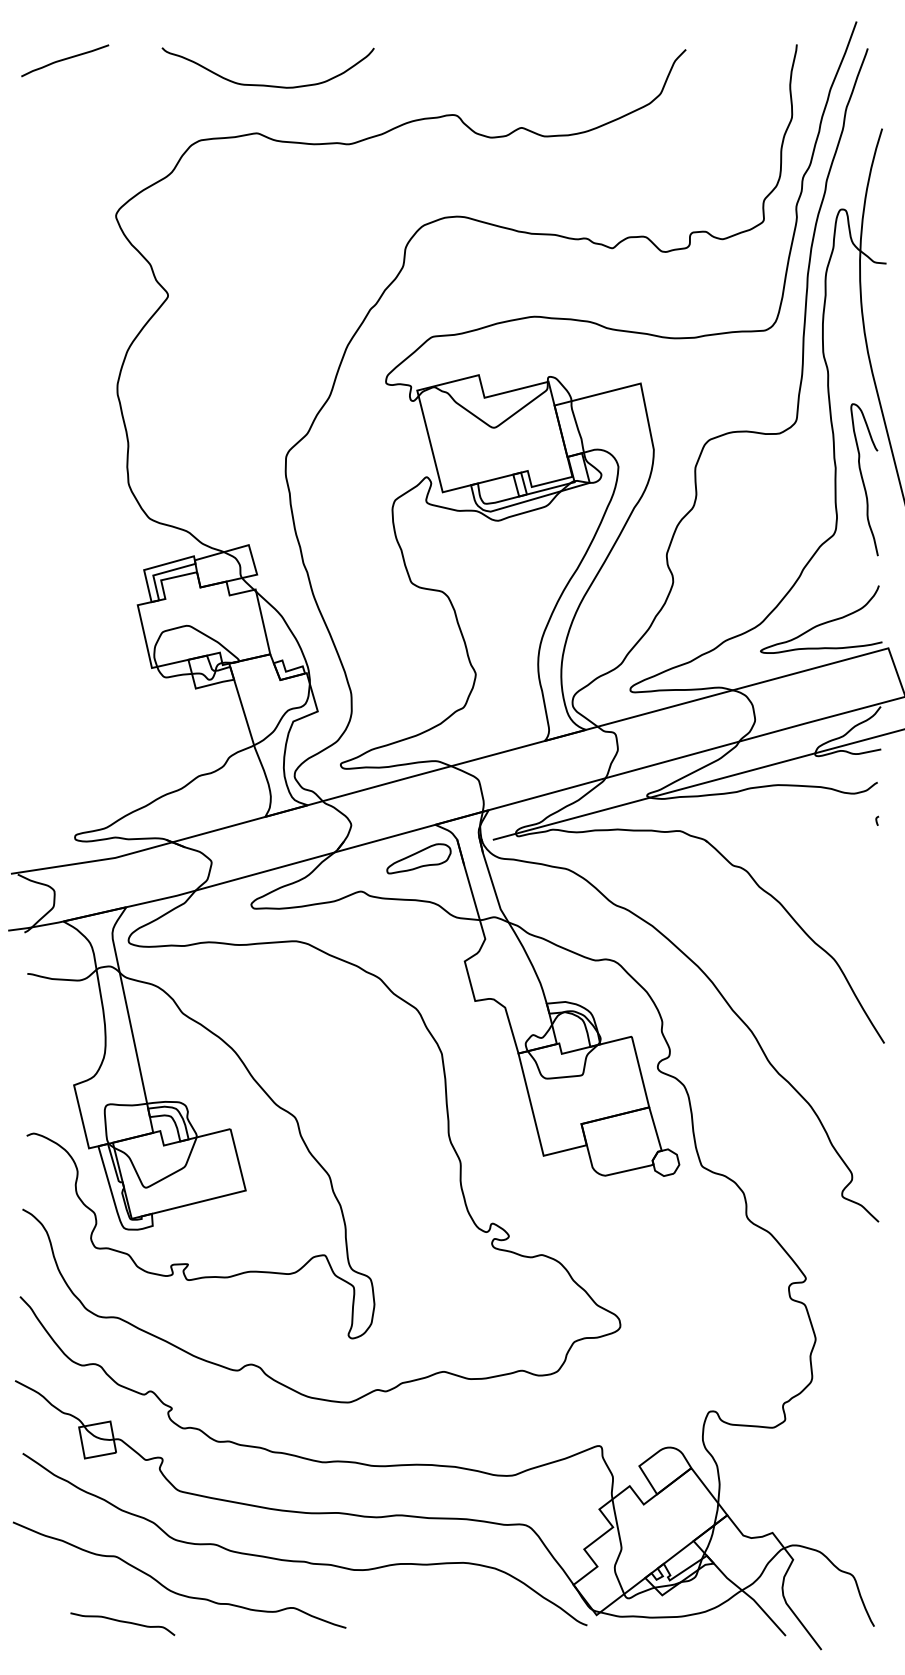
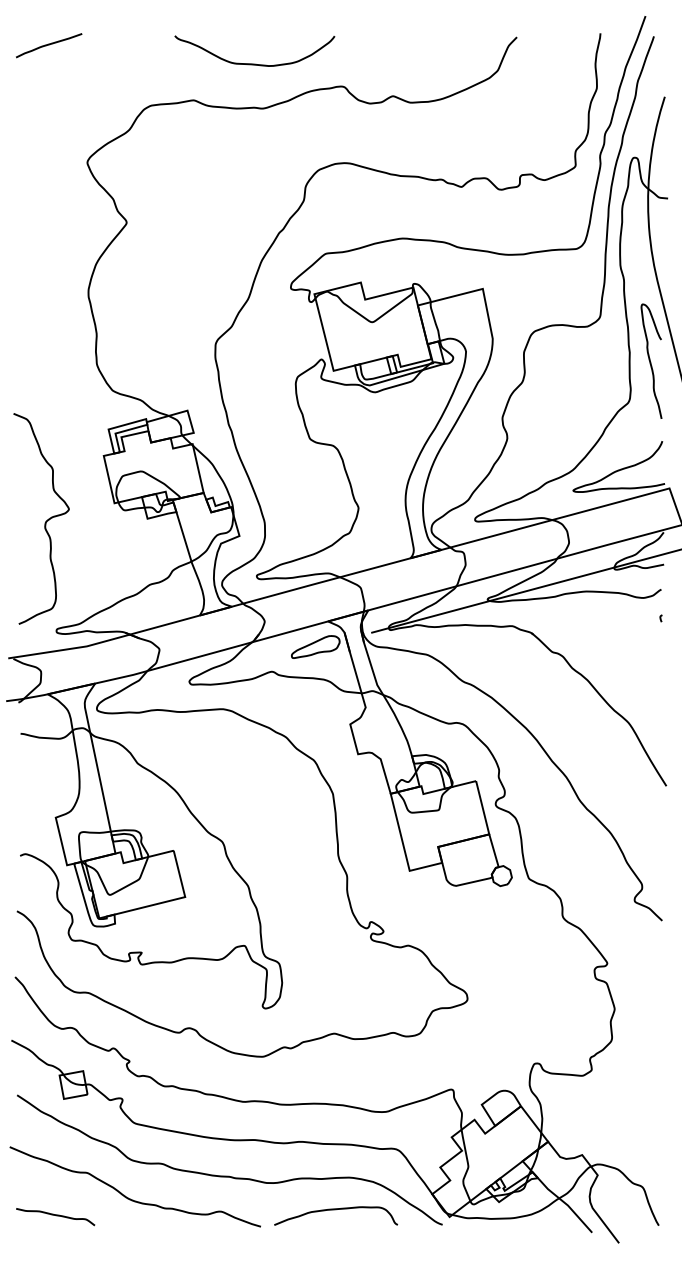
curve: (265, 84) -> (252, 63), moved
curve: (60, 692) -> (45, 521), added
curve: (445, 1605) -> (335, 1209), added
curve: (122, 1622) -> (55, 1215), moved

